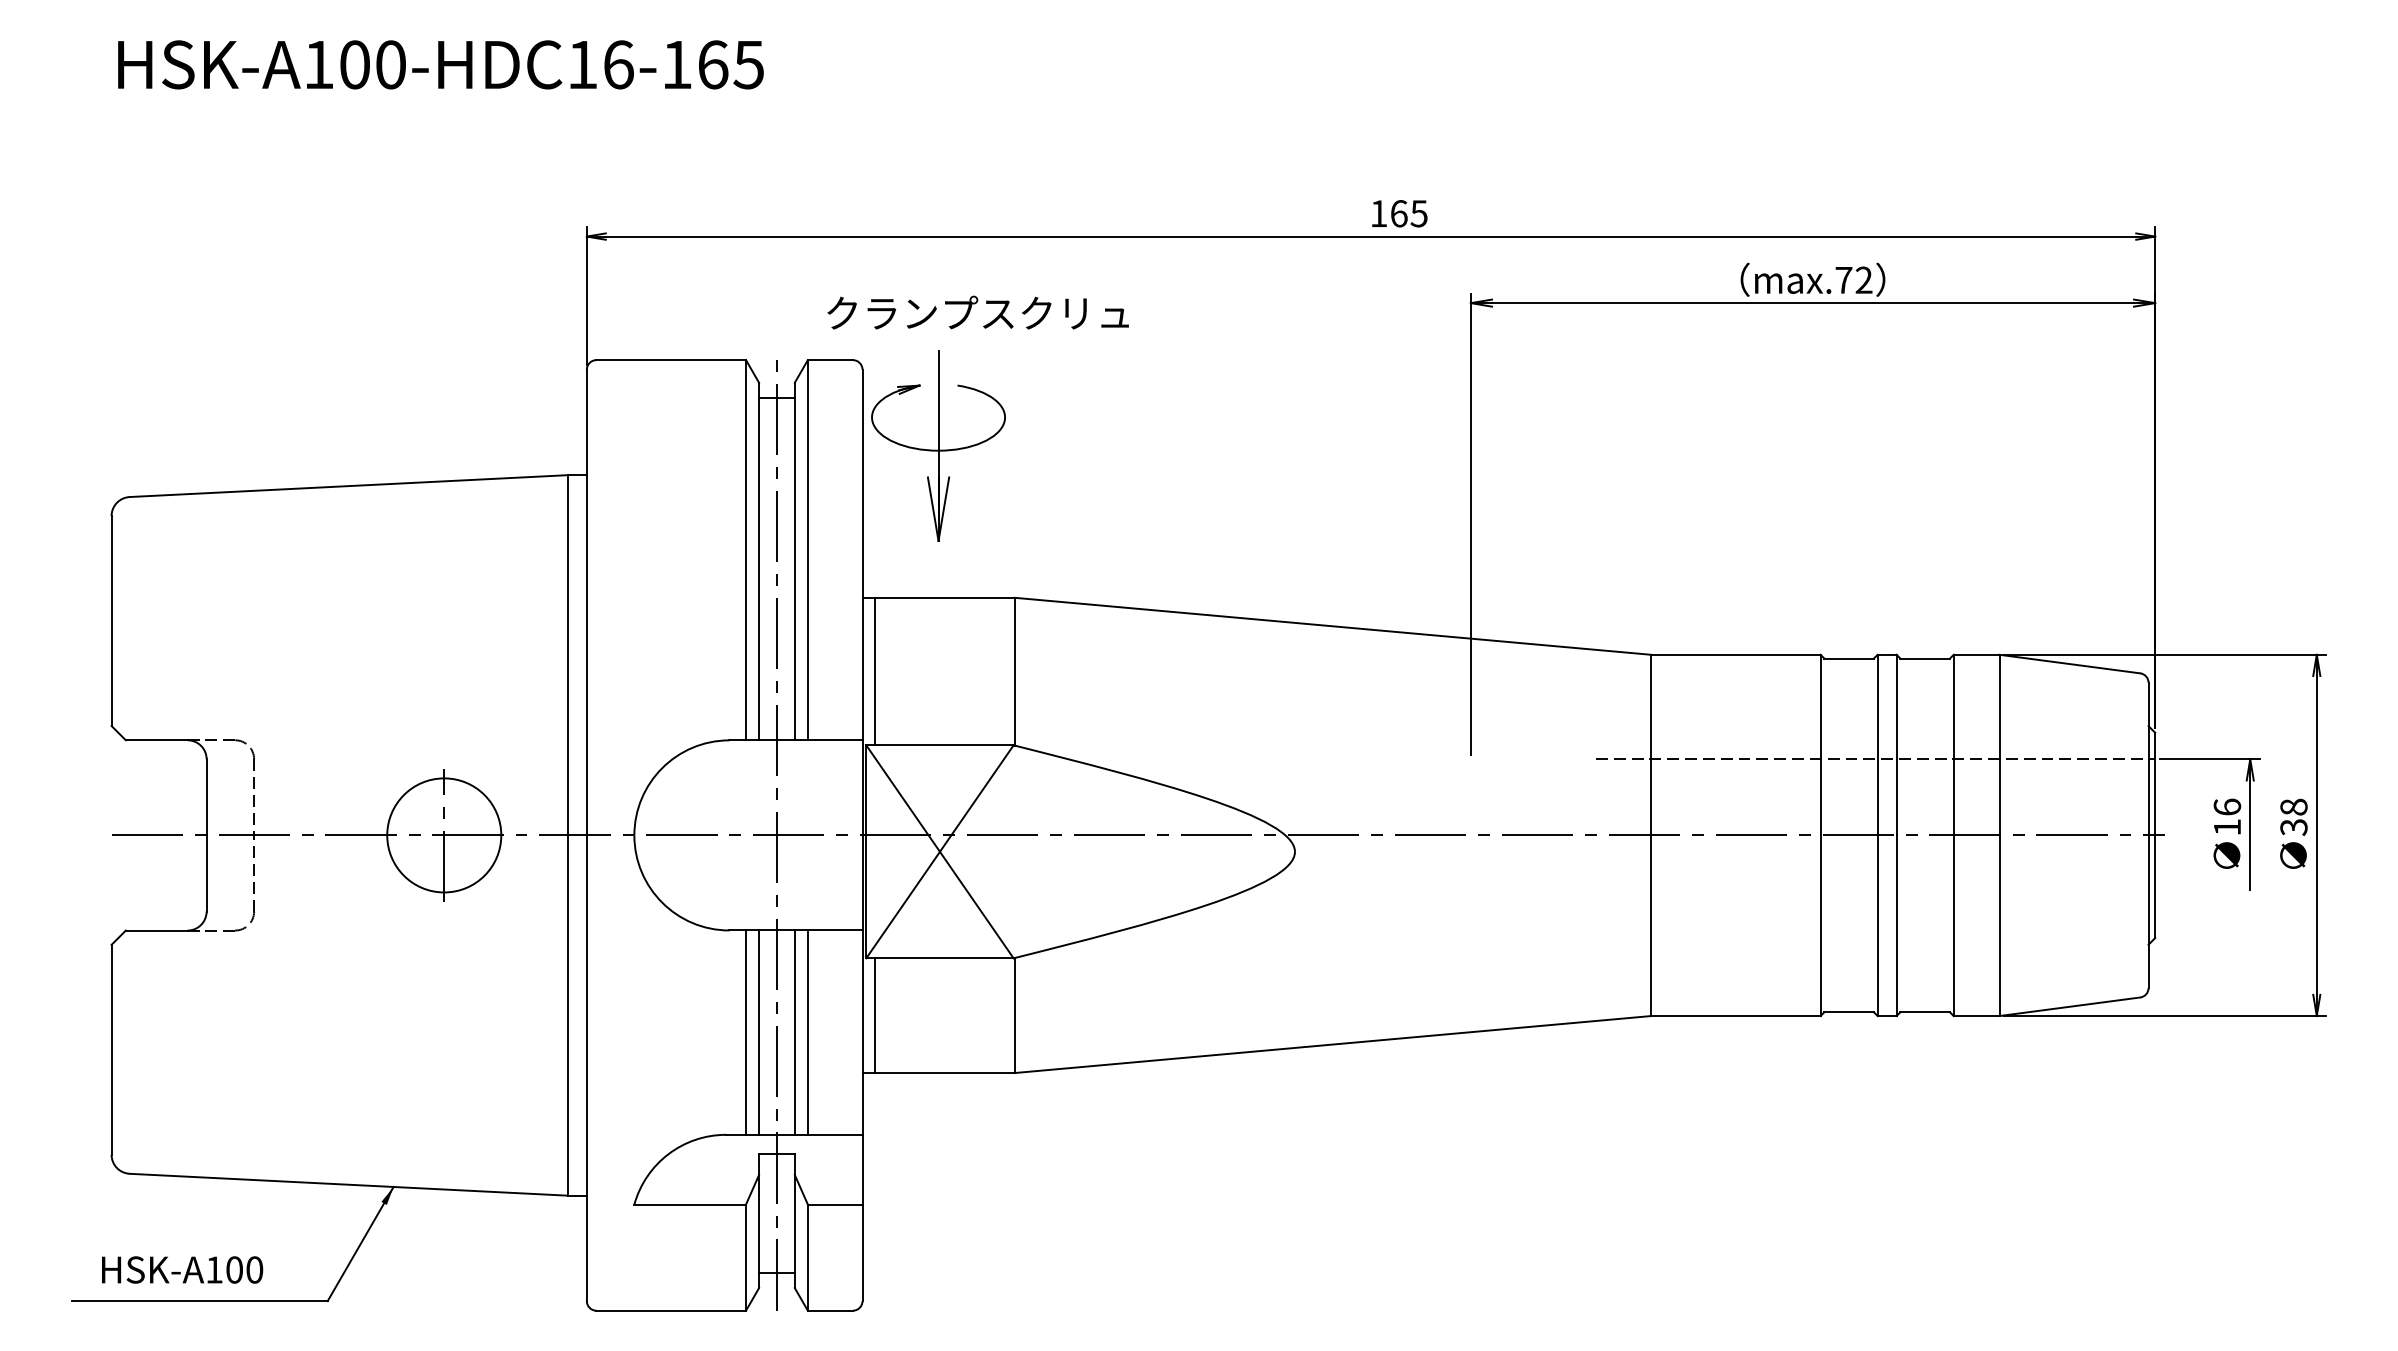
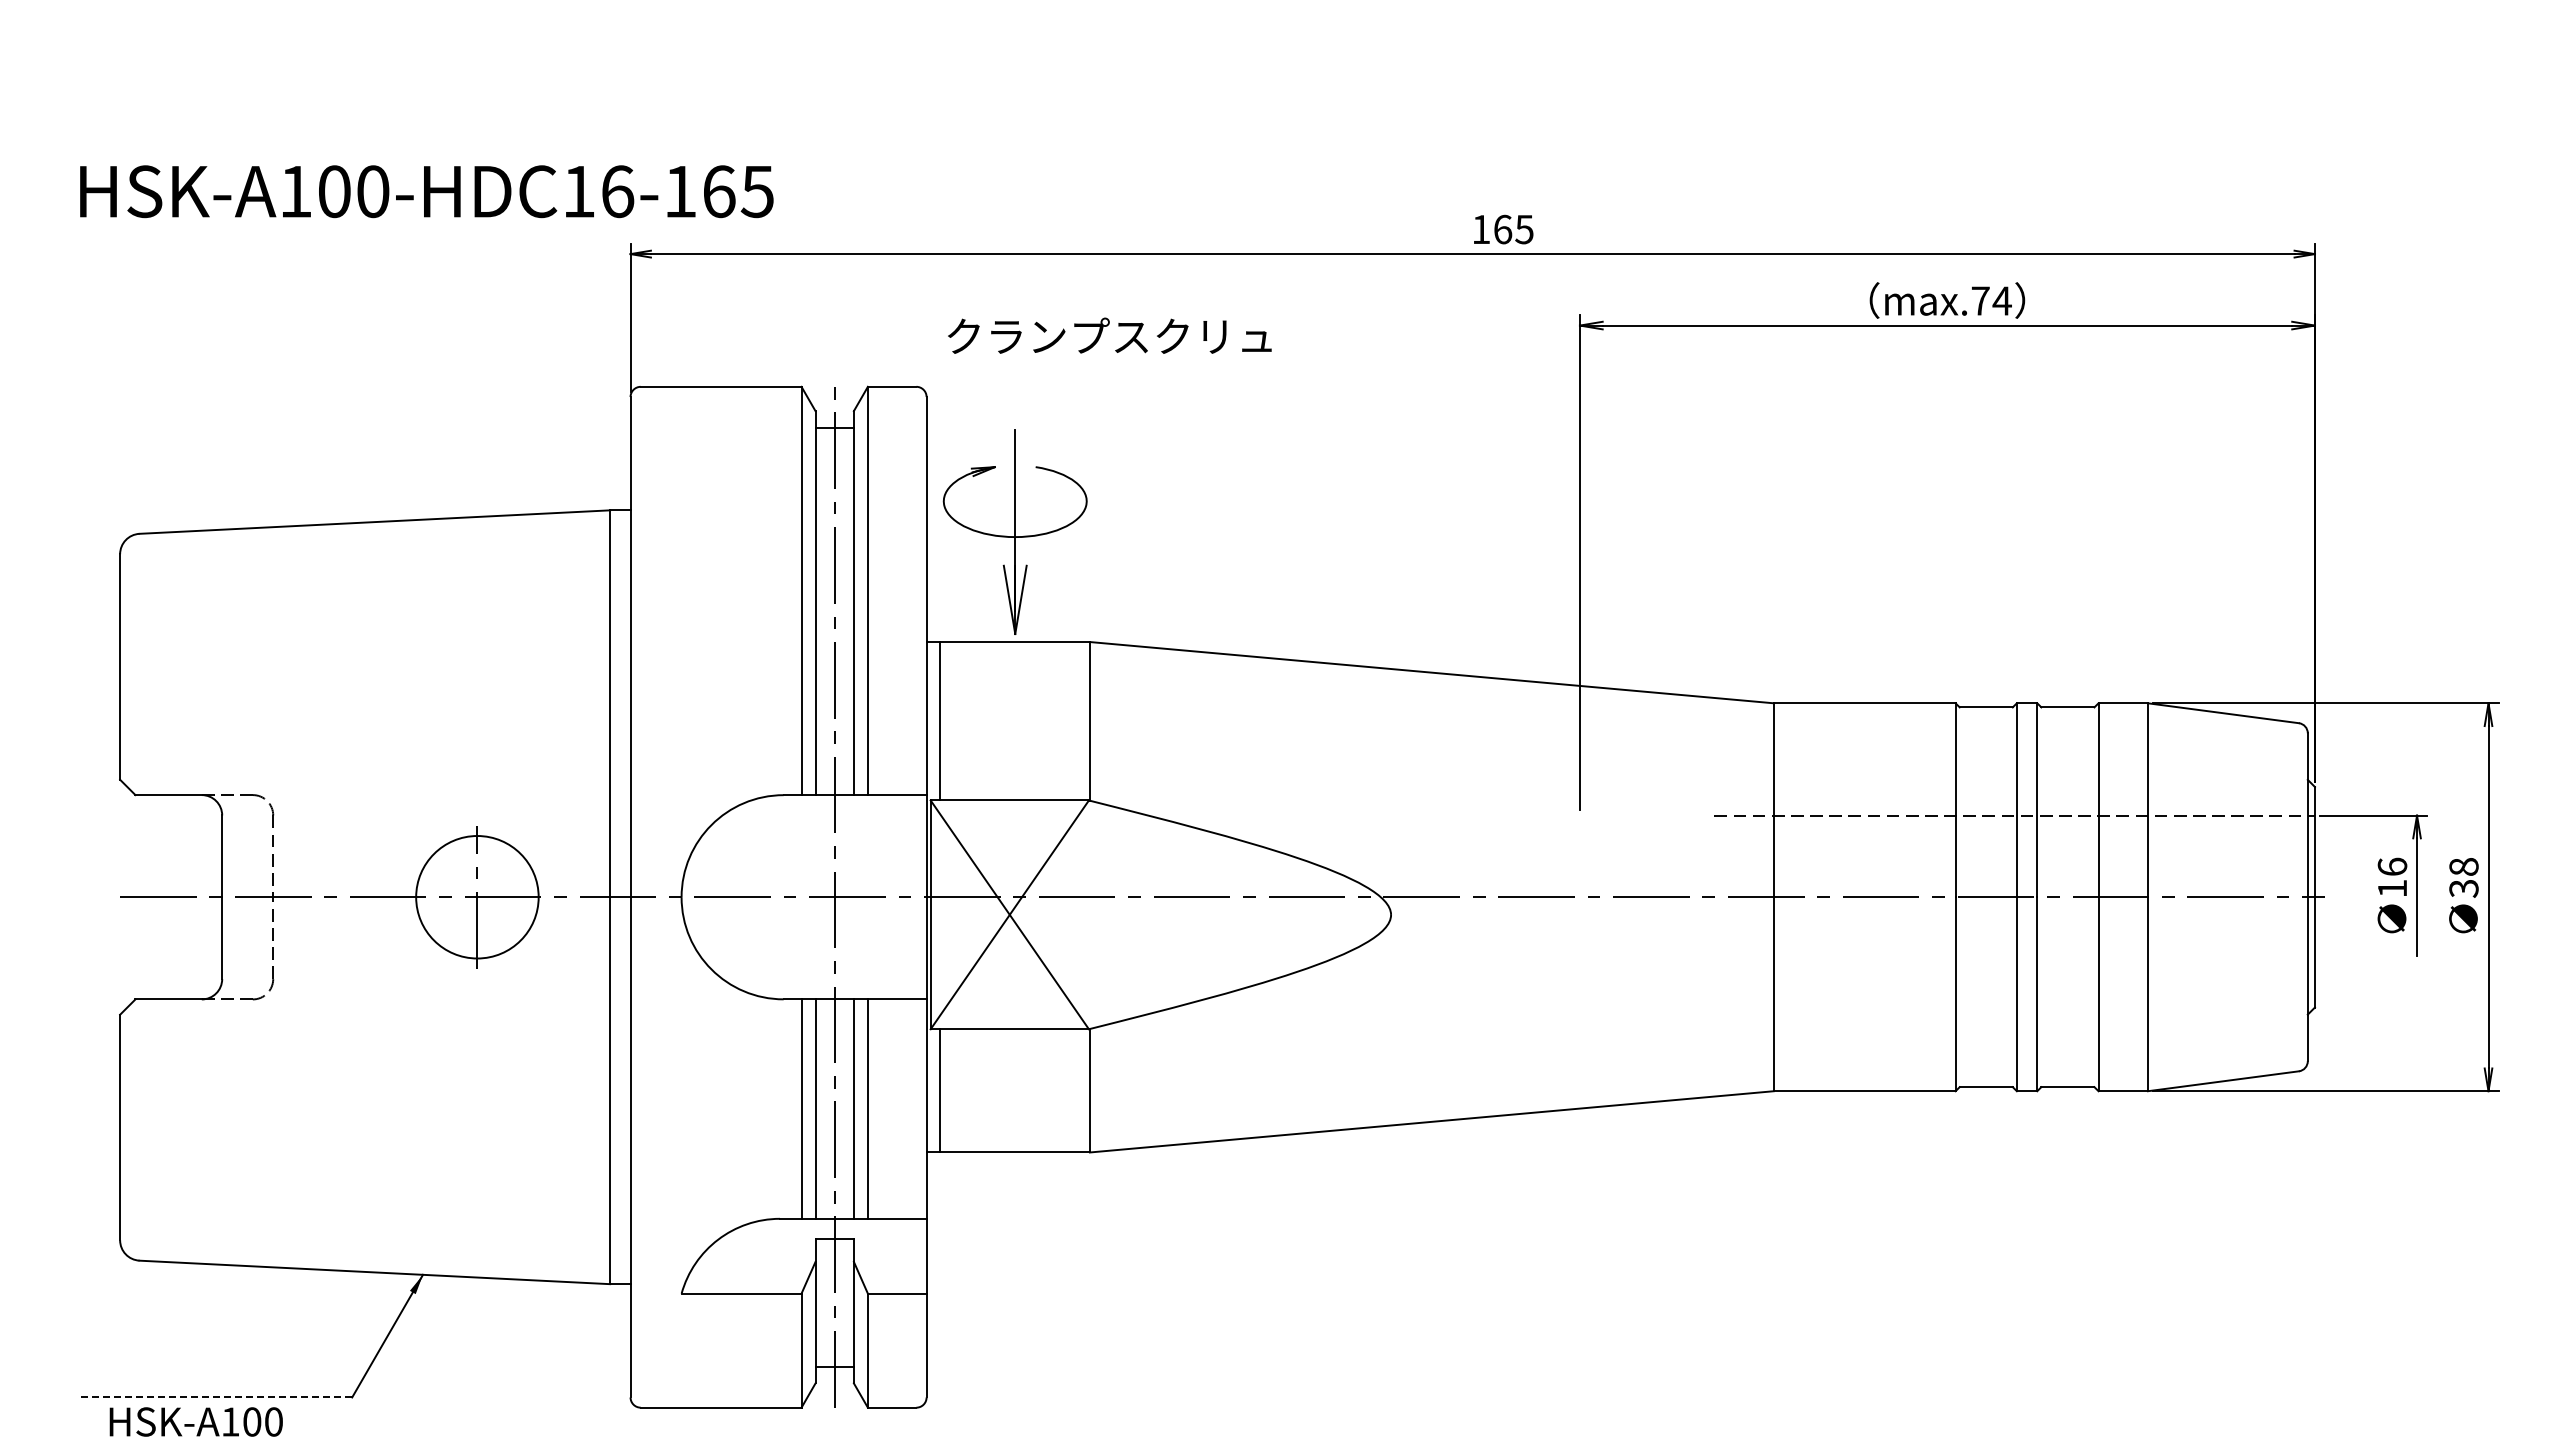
text: (440, 64) -> (426, 191), moved
text: (1863, 279) -> (2001, 300), max.72 -> max.74
text: (977, 312) -> (1109, 335), moved
part: (937, 445) -> (1014, 531), moved
text: (181, 1269) -> (195, 1421), moved
line: (199, 1301) -> (214, 1397), solid -> dashed

